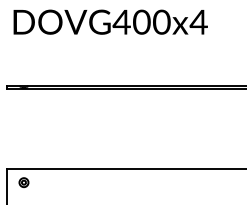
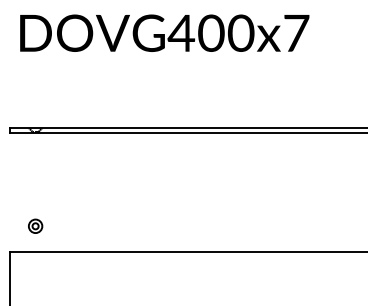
text: (198, 21) -> (295, 32), 400x4 -> 400x7
part: (23, 182) -> (34, 226), moved

